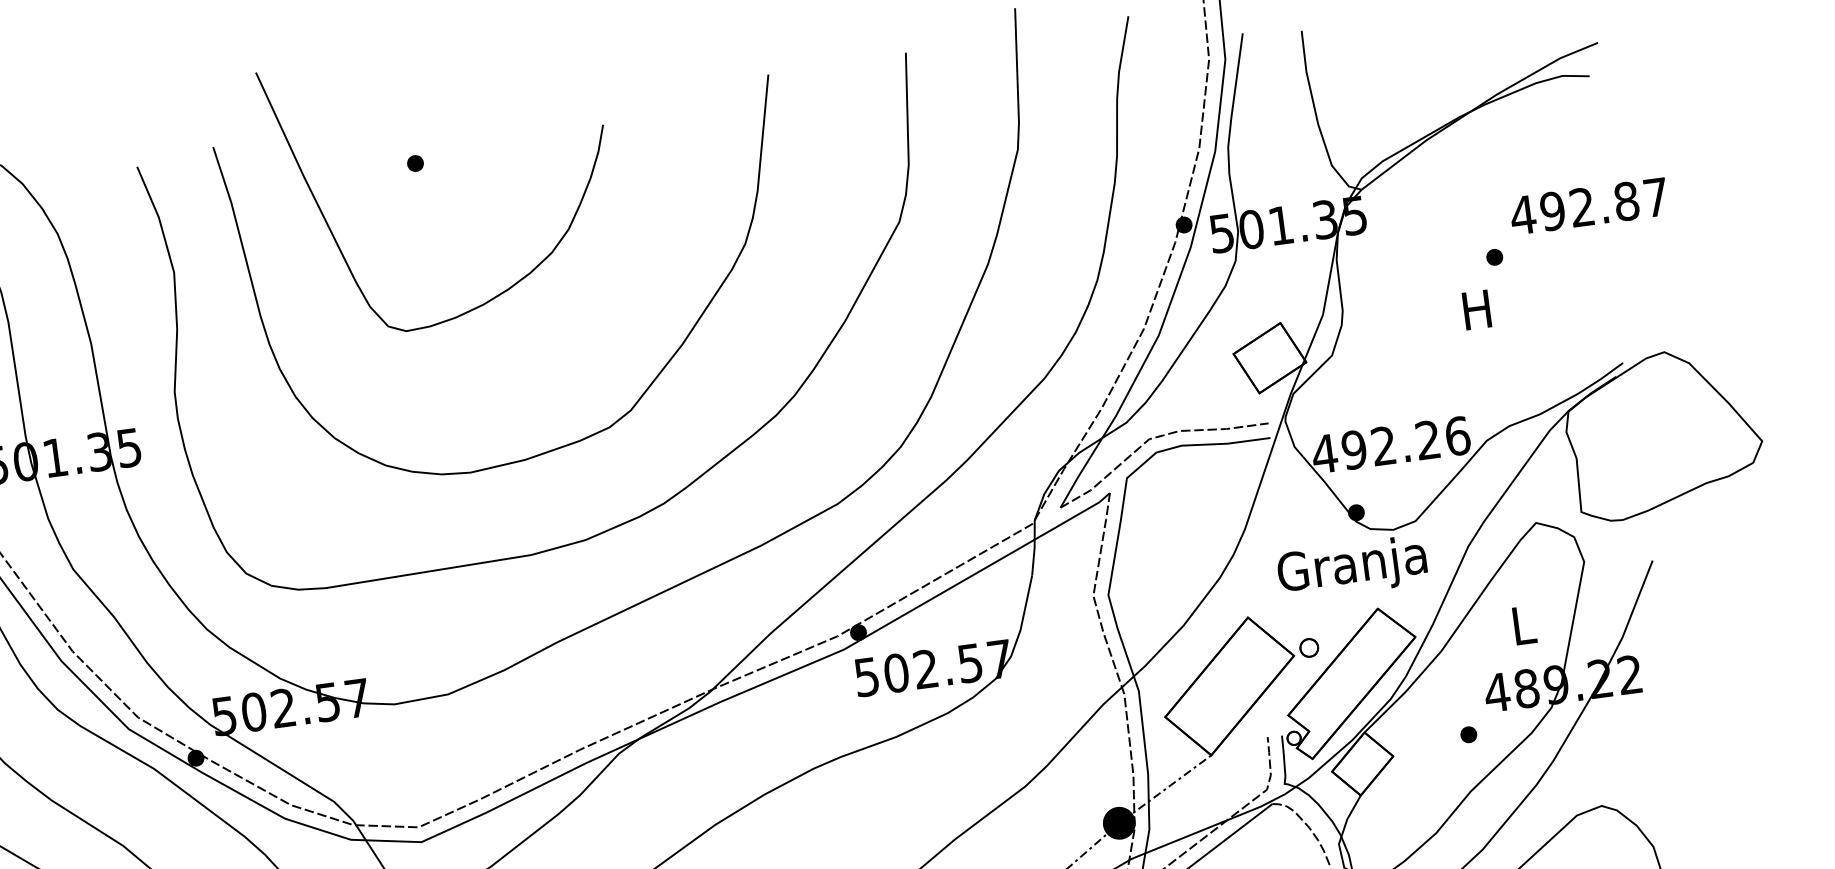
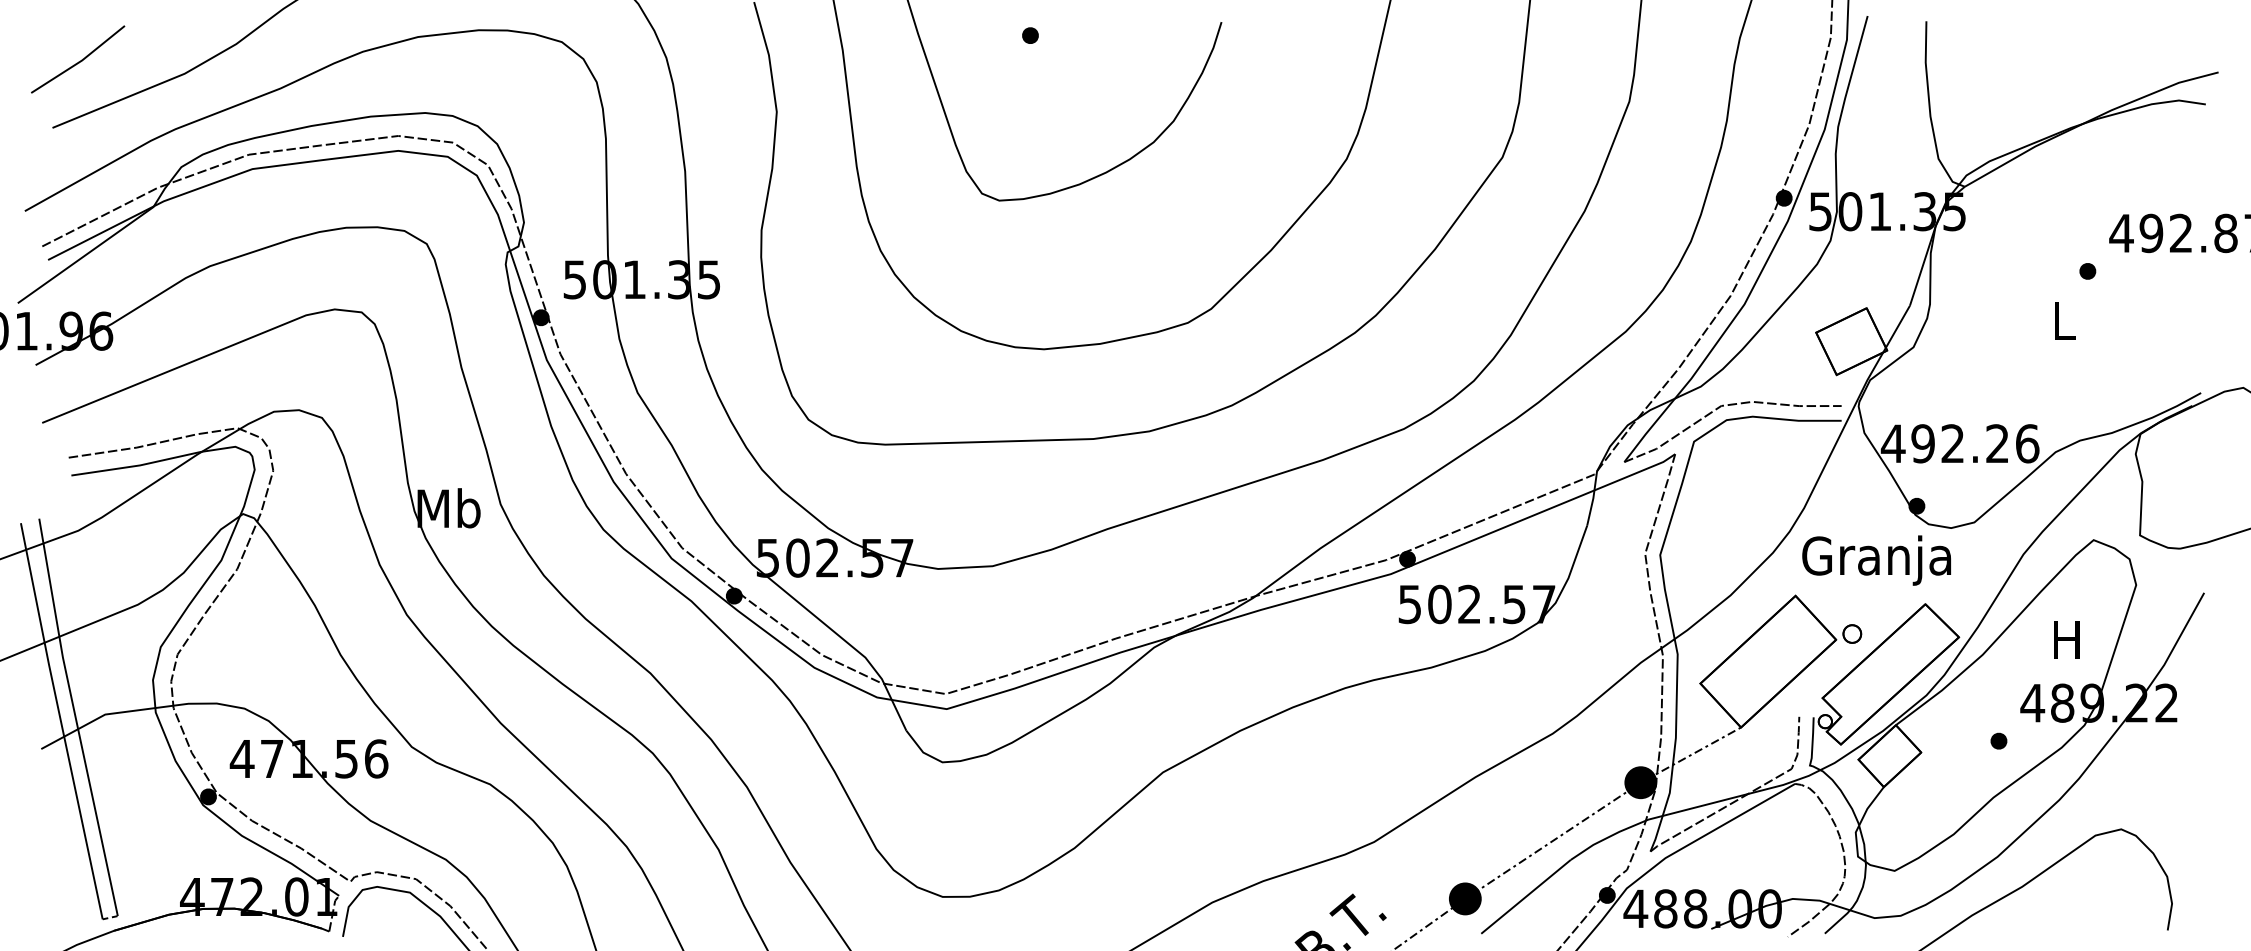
text: (1476, 309) -> (2062, 320), H -> L
text: (1352, 568) -> (1876, 560), moved
text: (1522, 625) -> (2066, 639), L -> H

